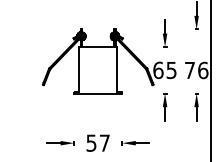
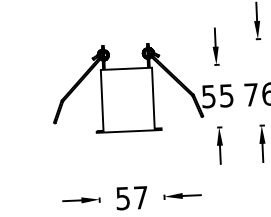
text: (158, 70) -> (208, 96), 65 -> 55

